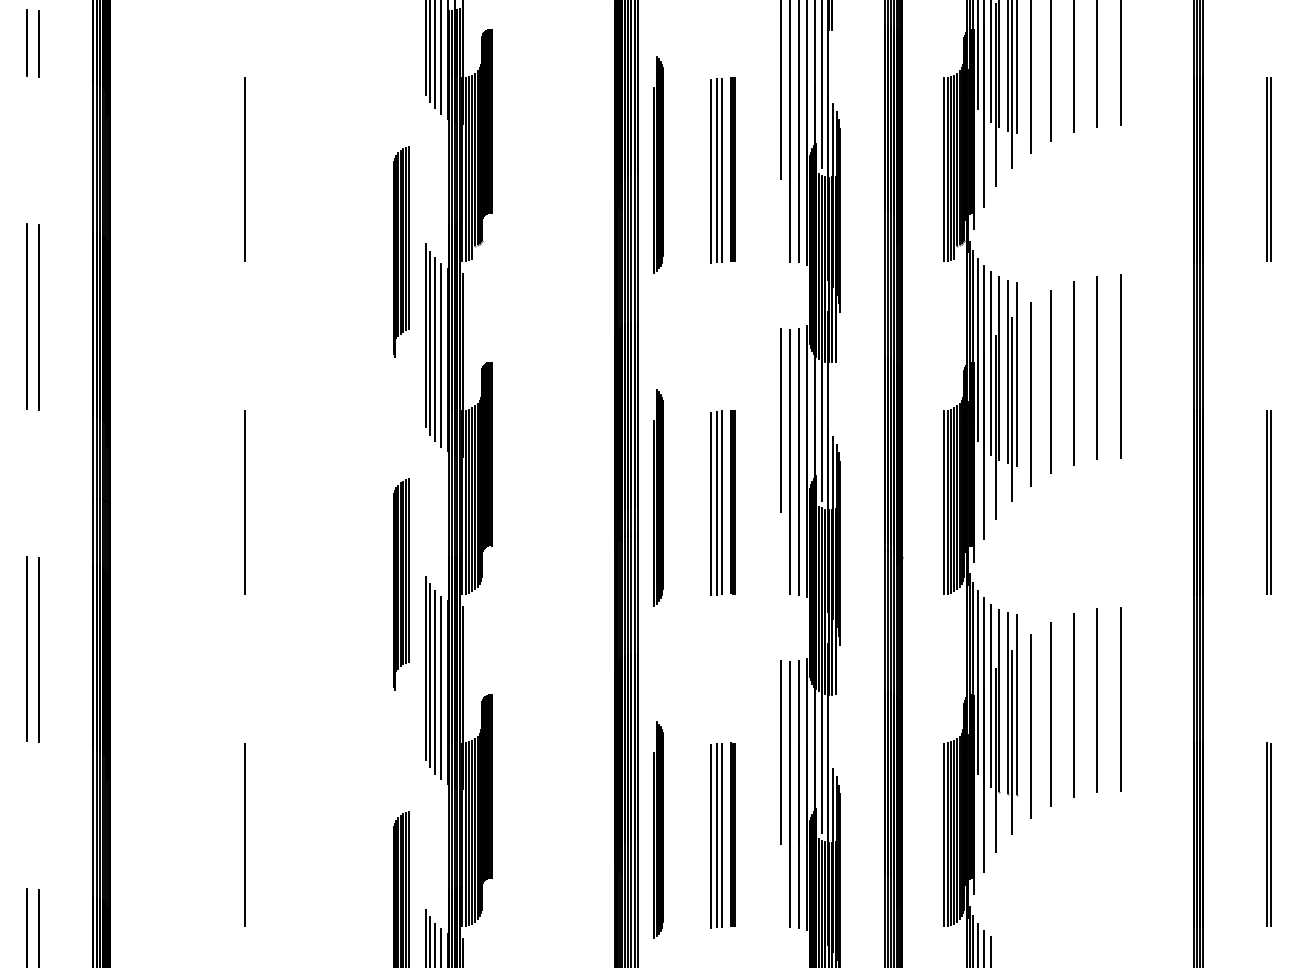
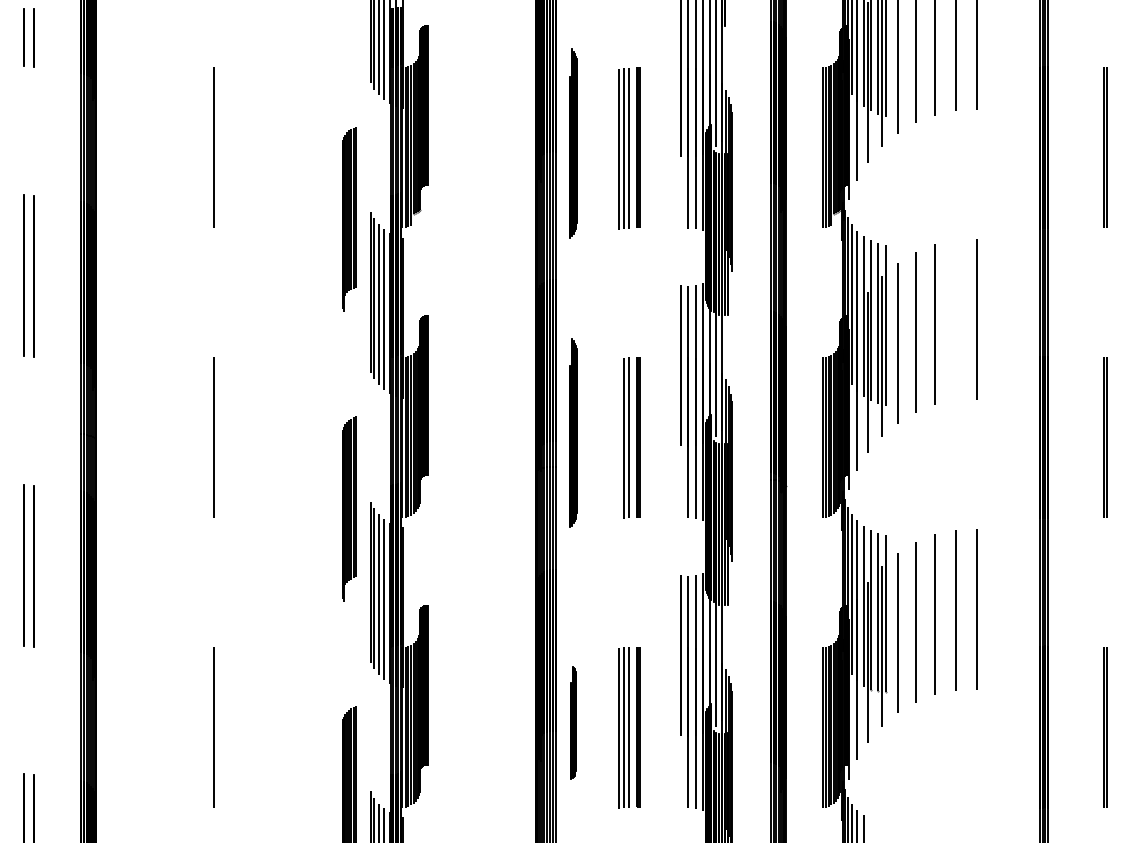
line: (1097, 367) -> (956, 320), removed
line: (711, 503) -> (619, 438), removed
part: (658, 829) -> (573, 722), size x0.6

